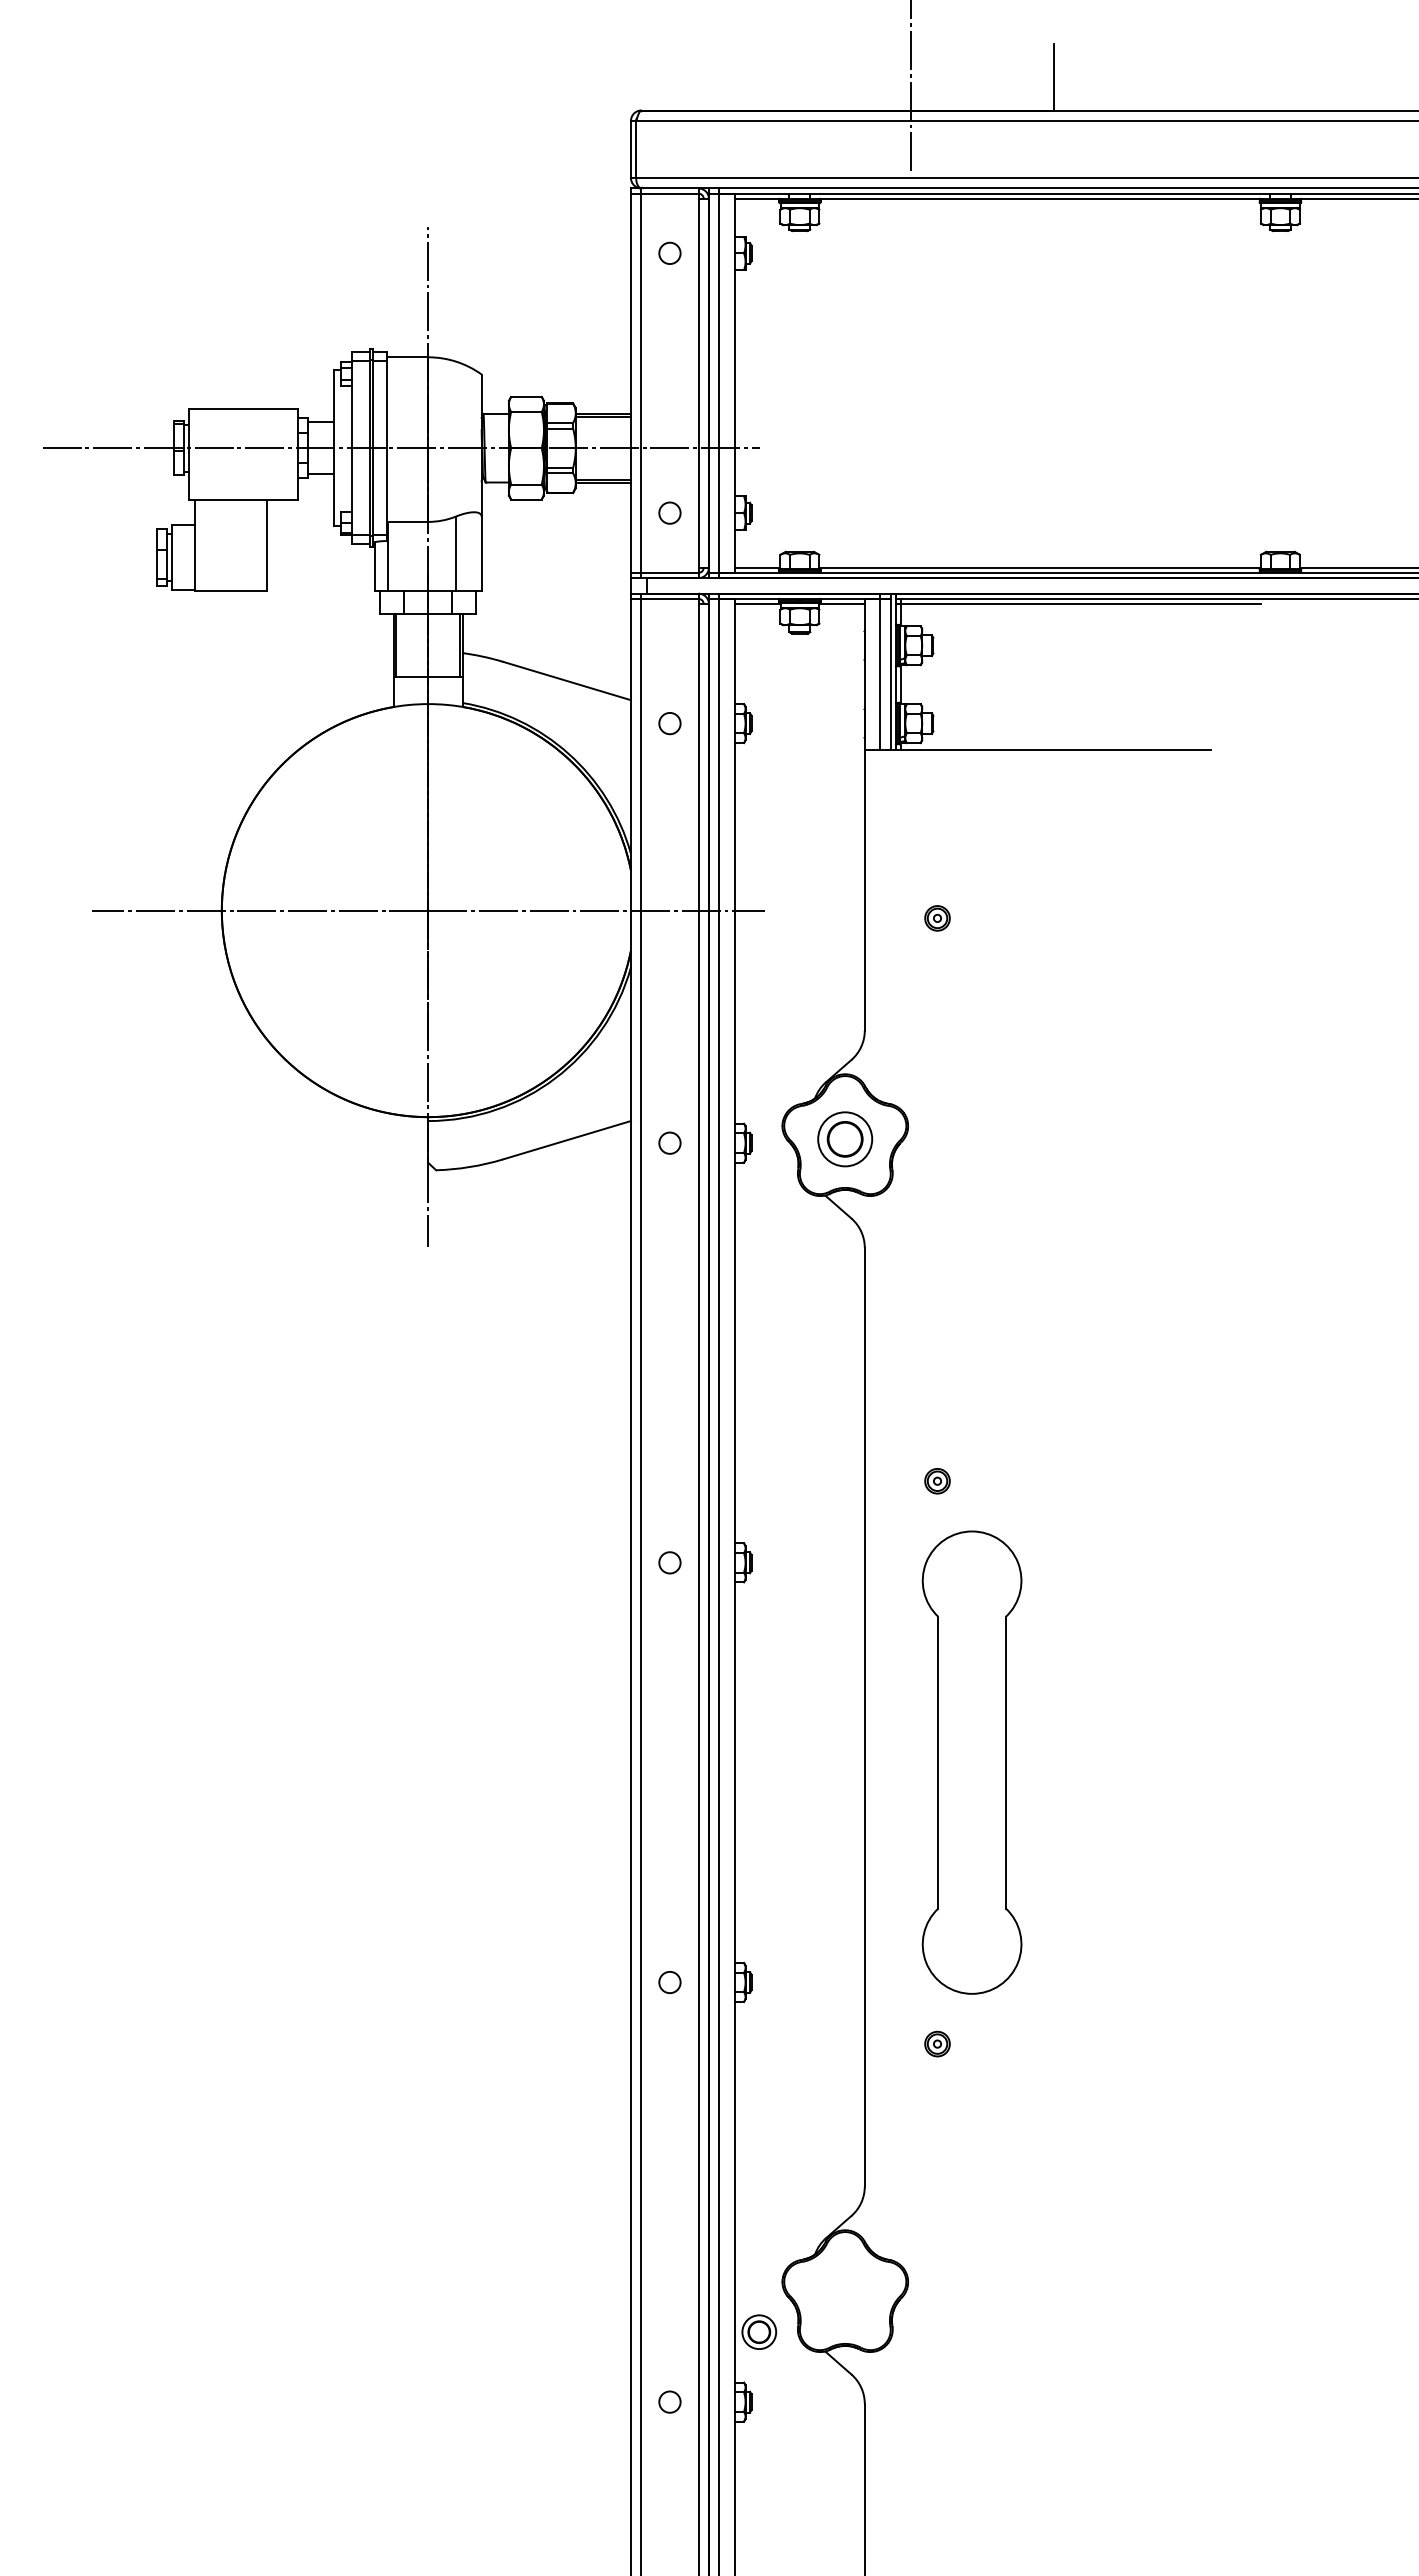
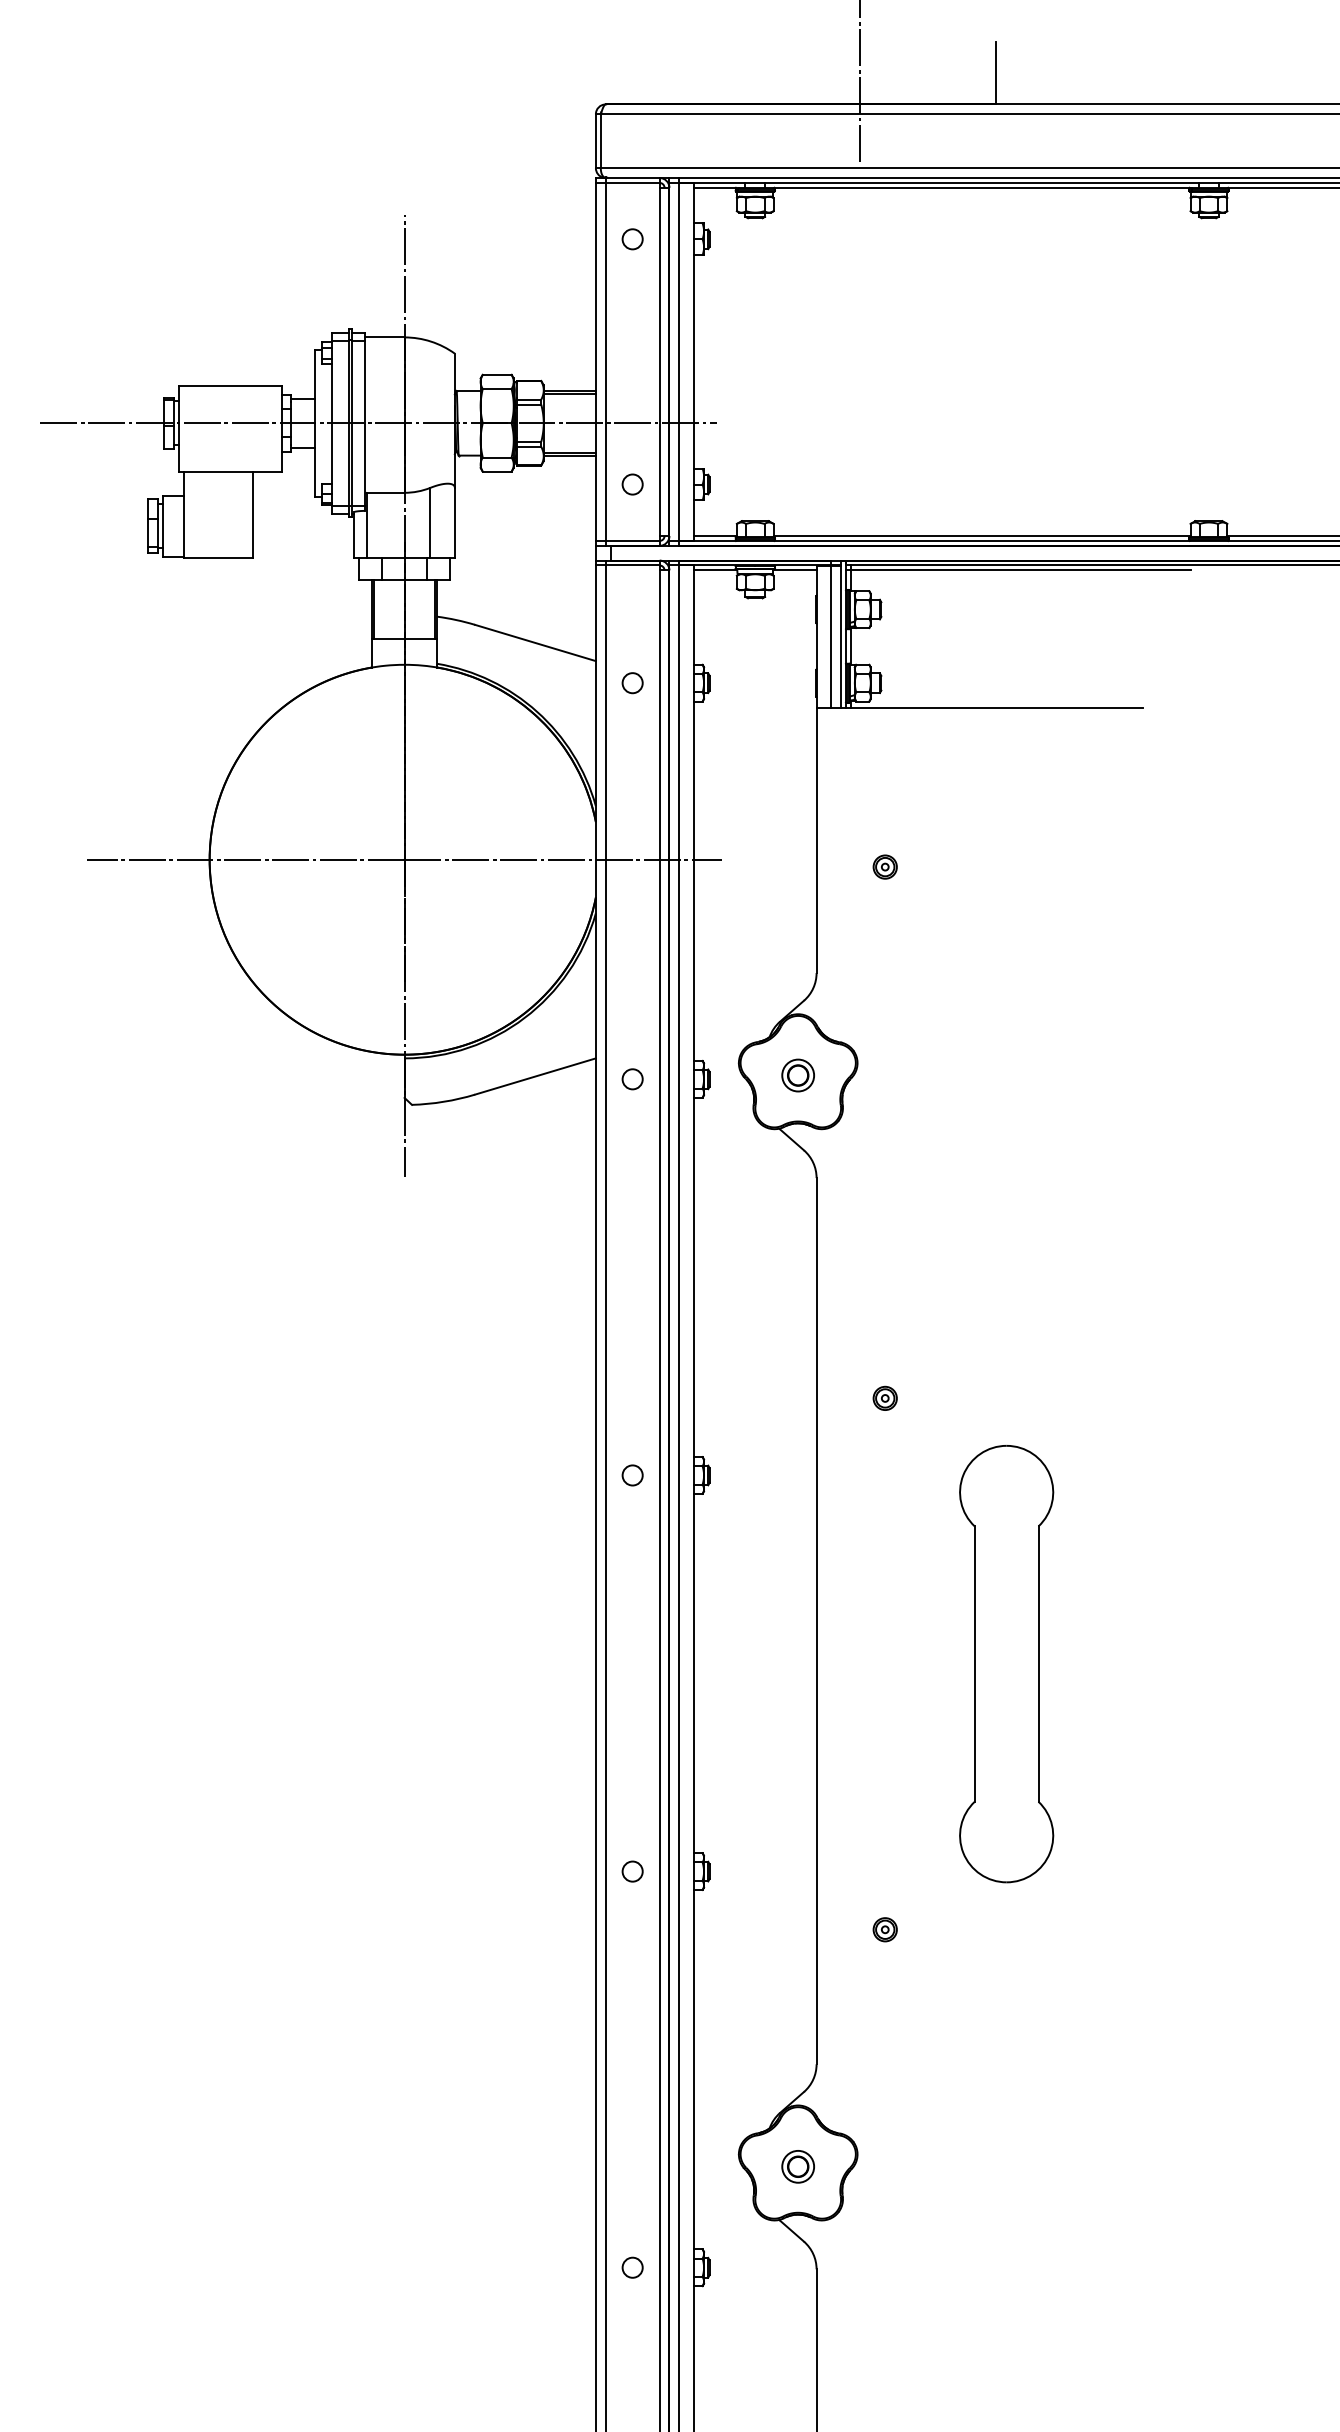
part: (845, 1138) -> (798, 1074), size x0.62
part: (971, 1762) -> (1006, 1663), moved
part: (759, 2331) -> (798, 2166), moved

